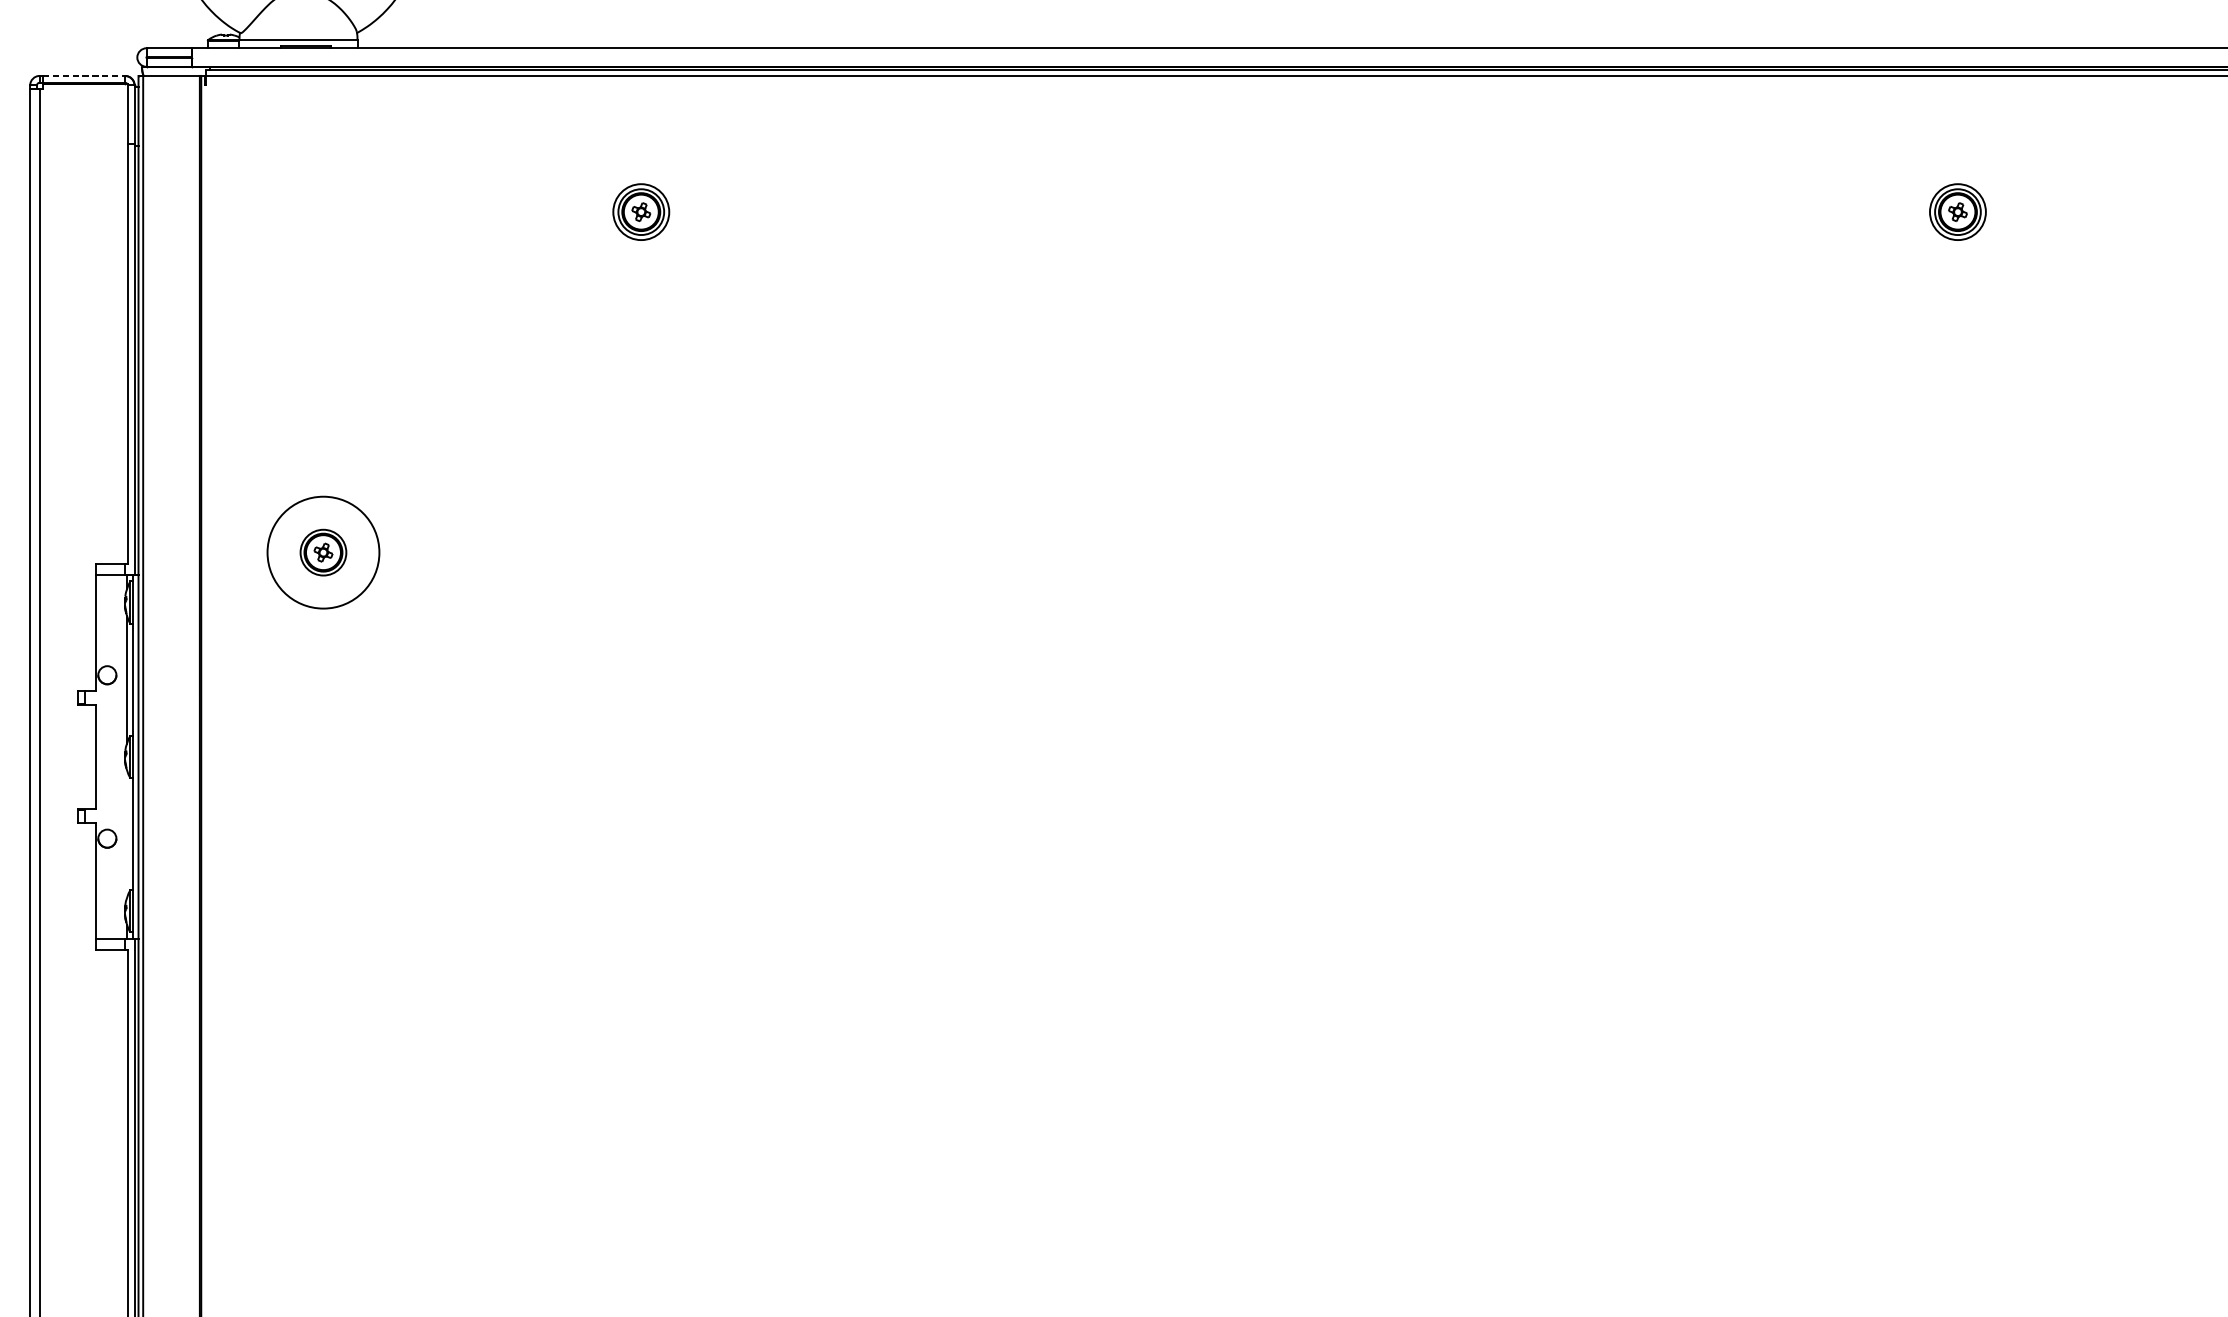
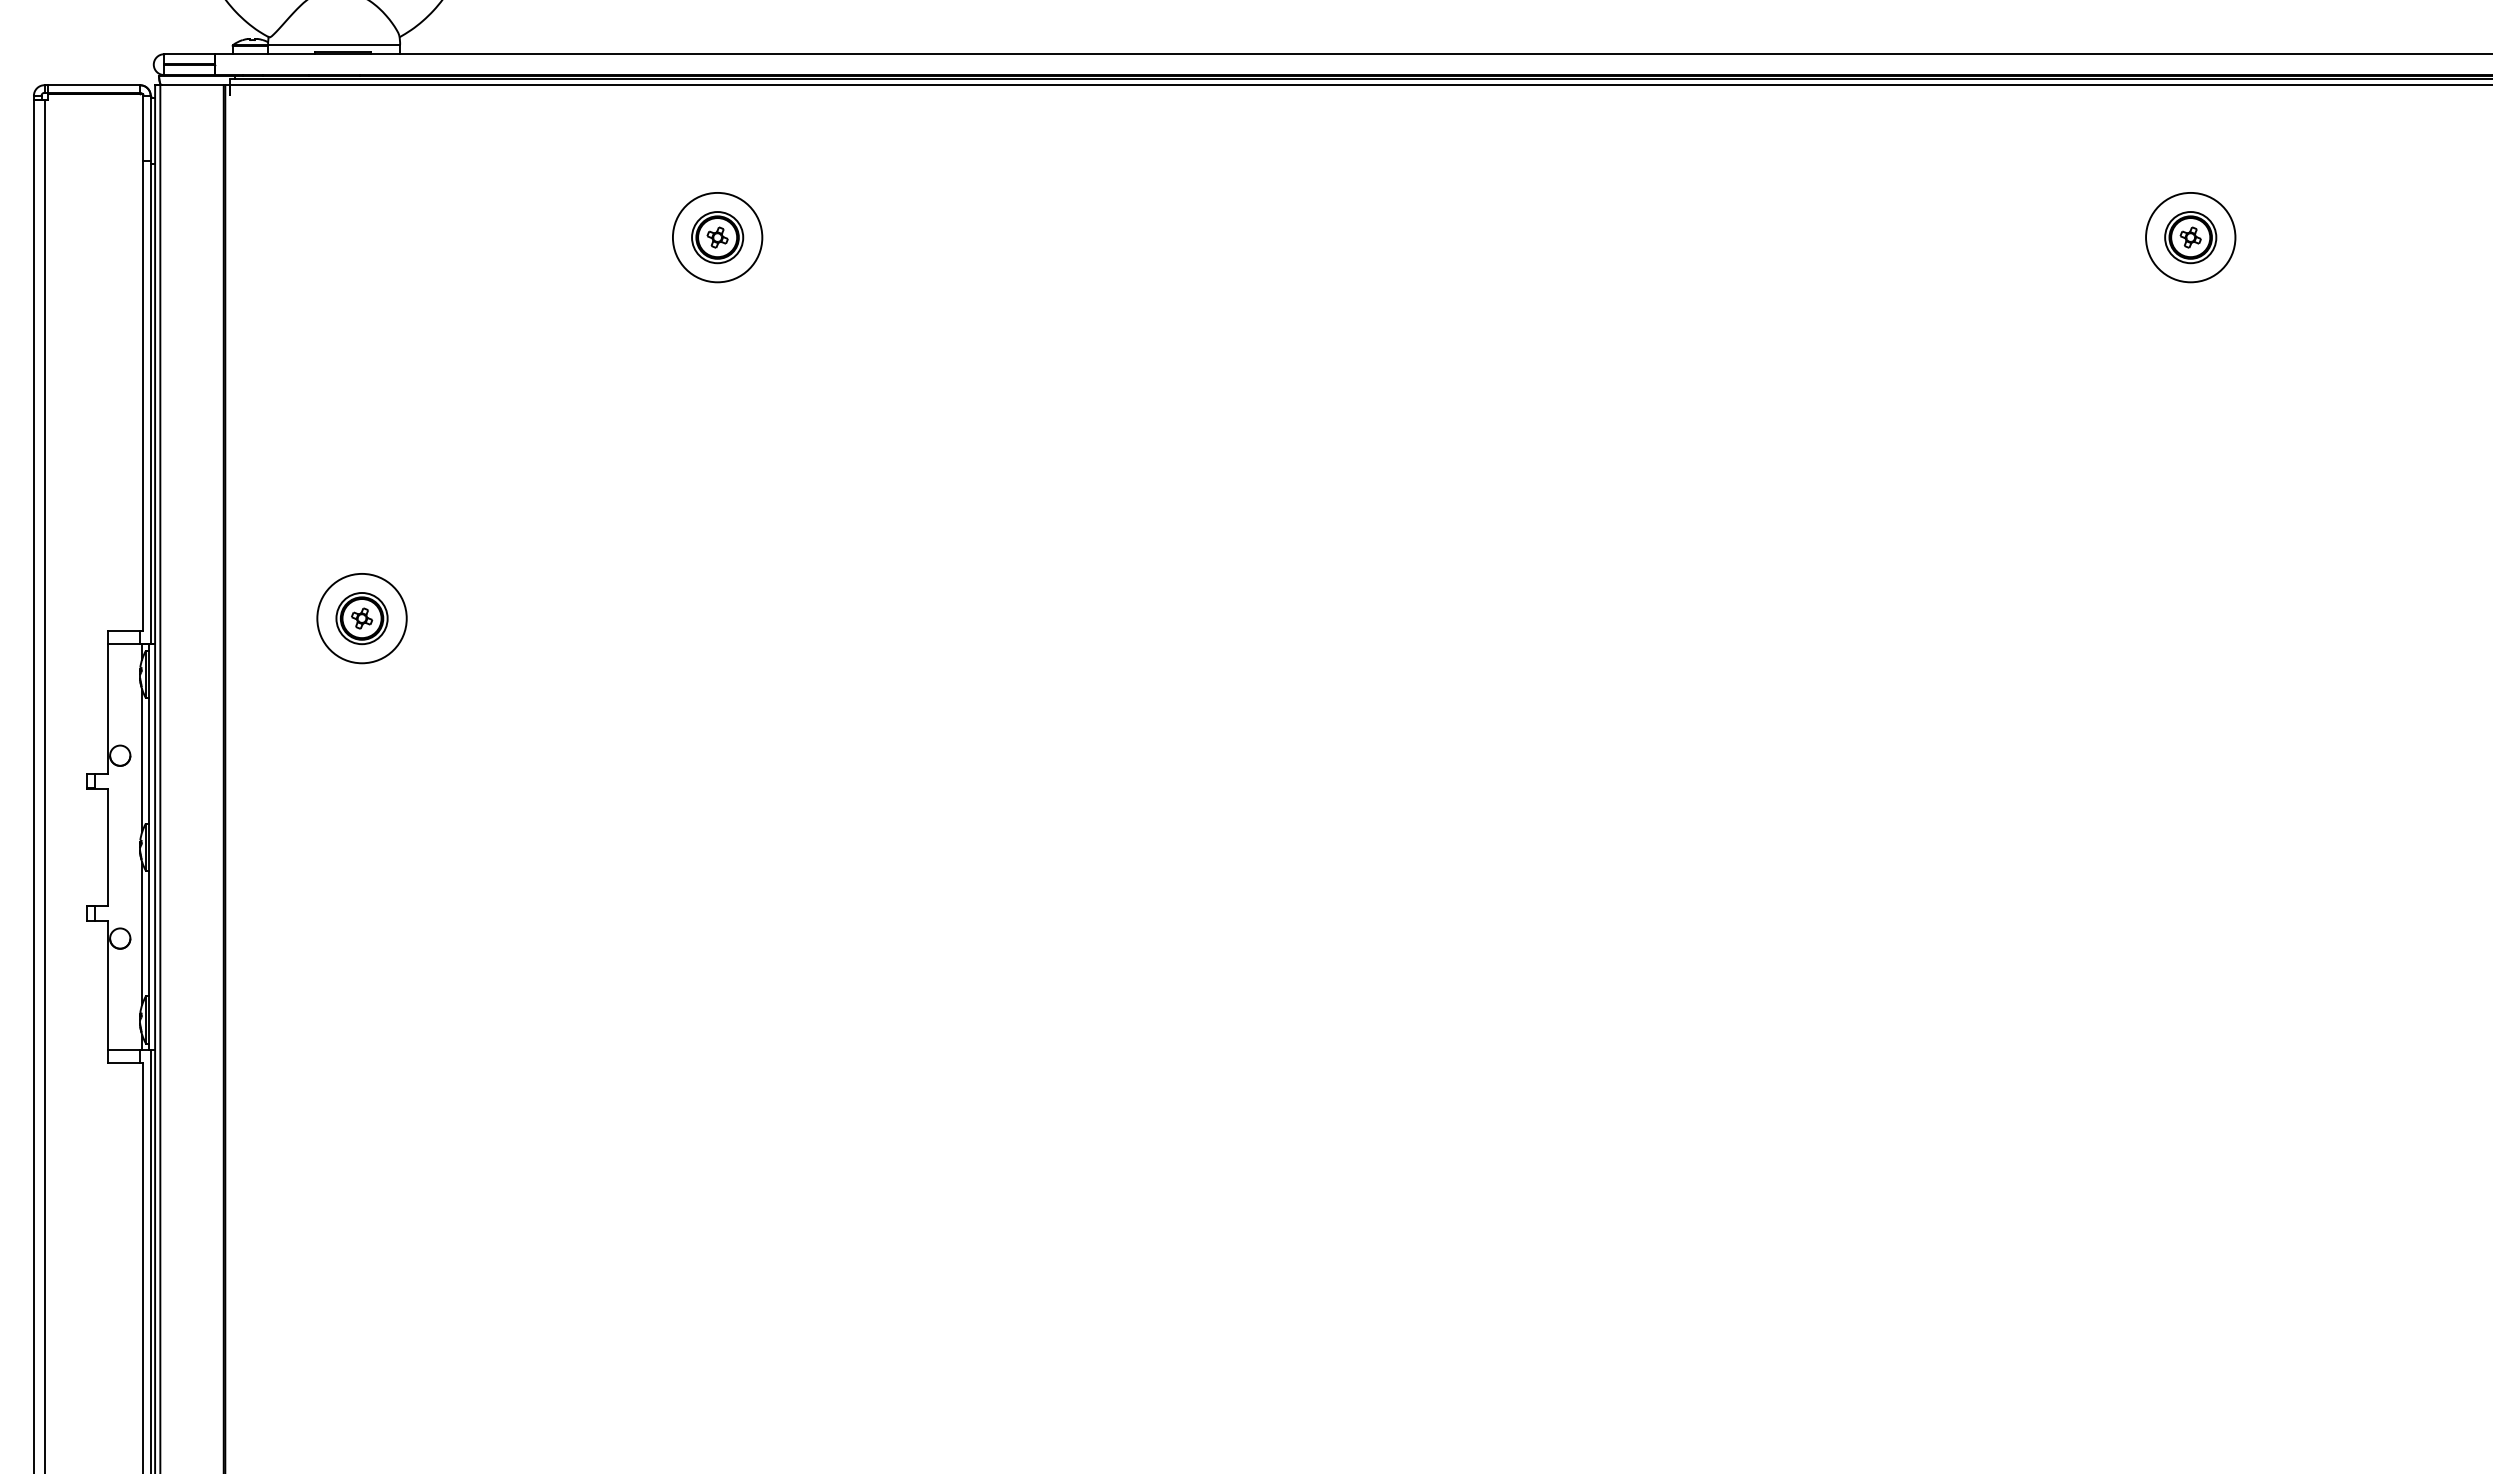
line: (84, 76) -> (94, 85), dashed -> solid
circle: (641, 212) -> (717, 237), size x1.43
circle: (1957, 212) -> (2190, 237), size x1.43
circle: (322, 552) -> (361, 618), size x0.71
line: (127, 834) -> (142, 933), added

